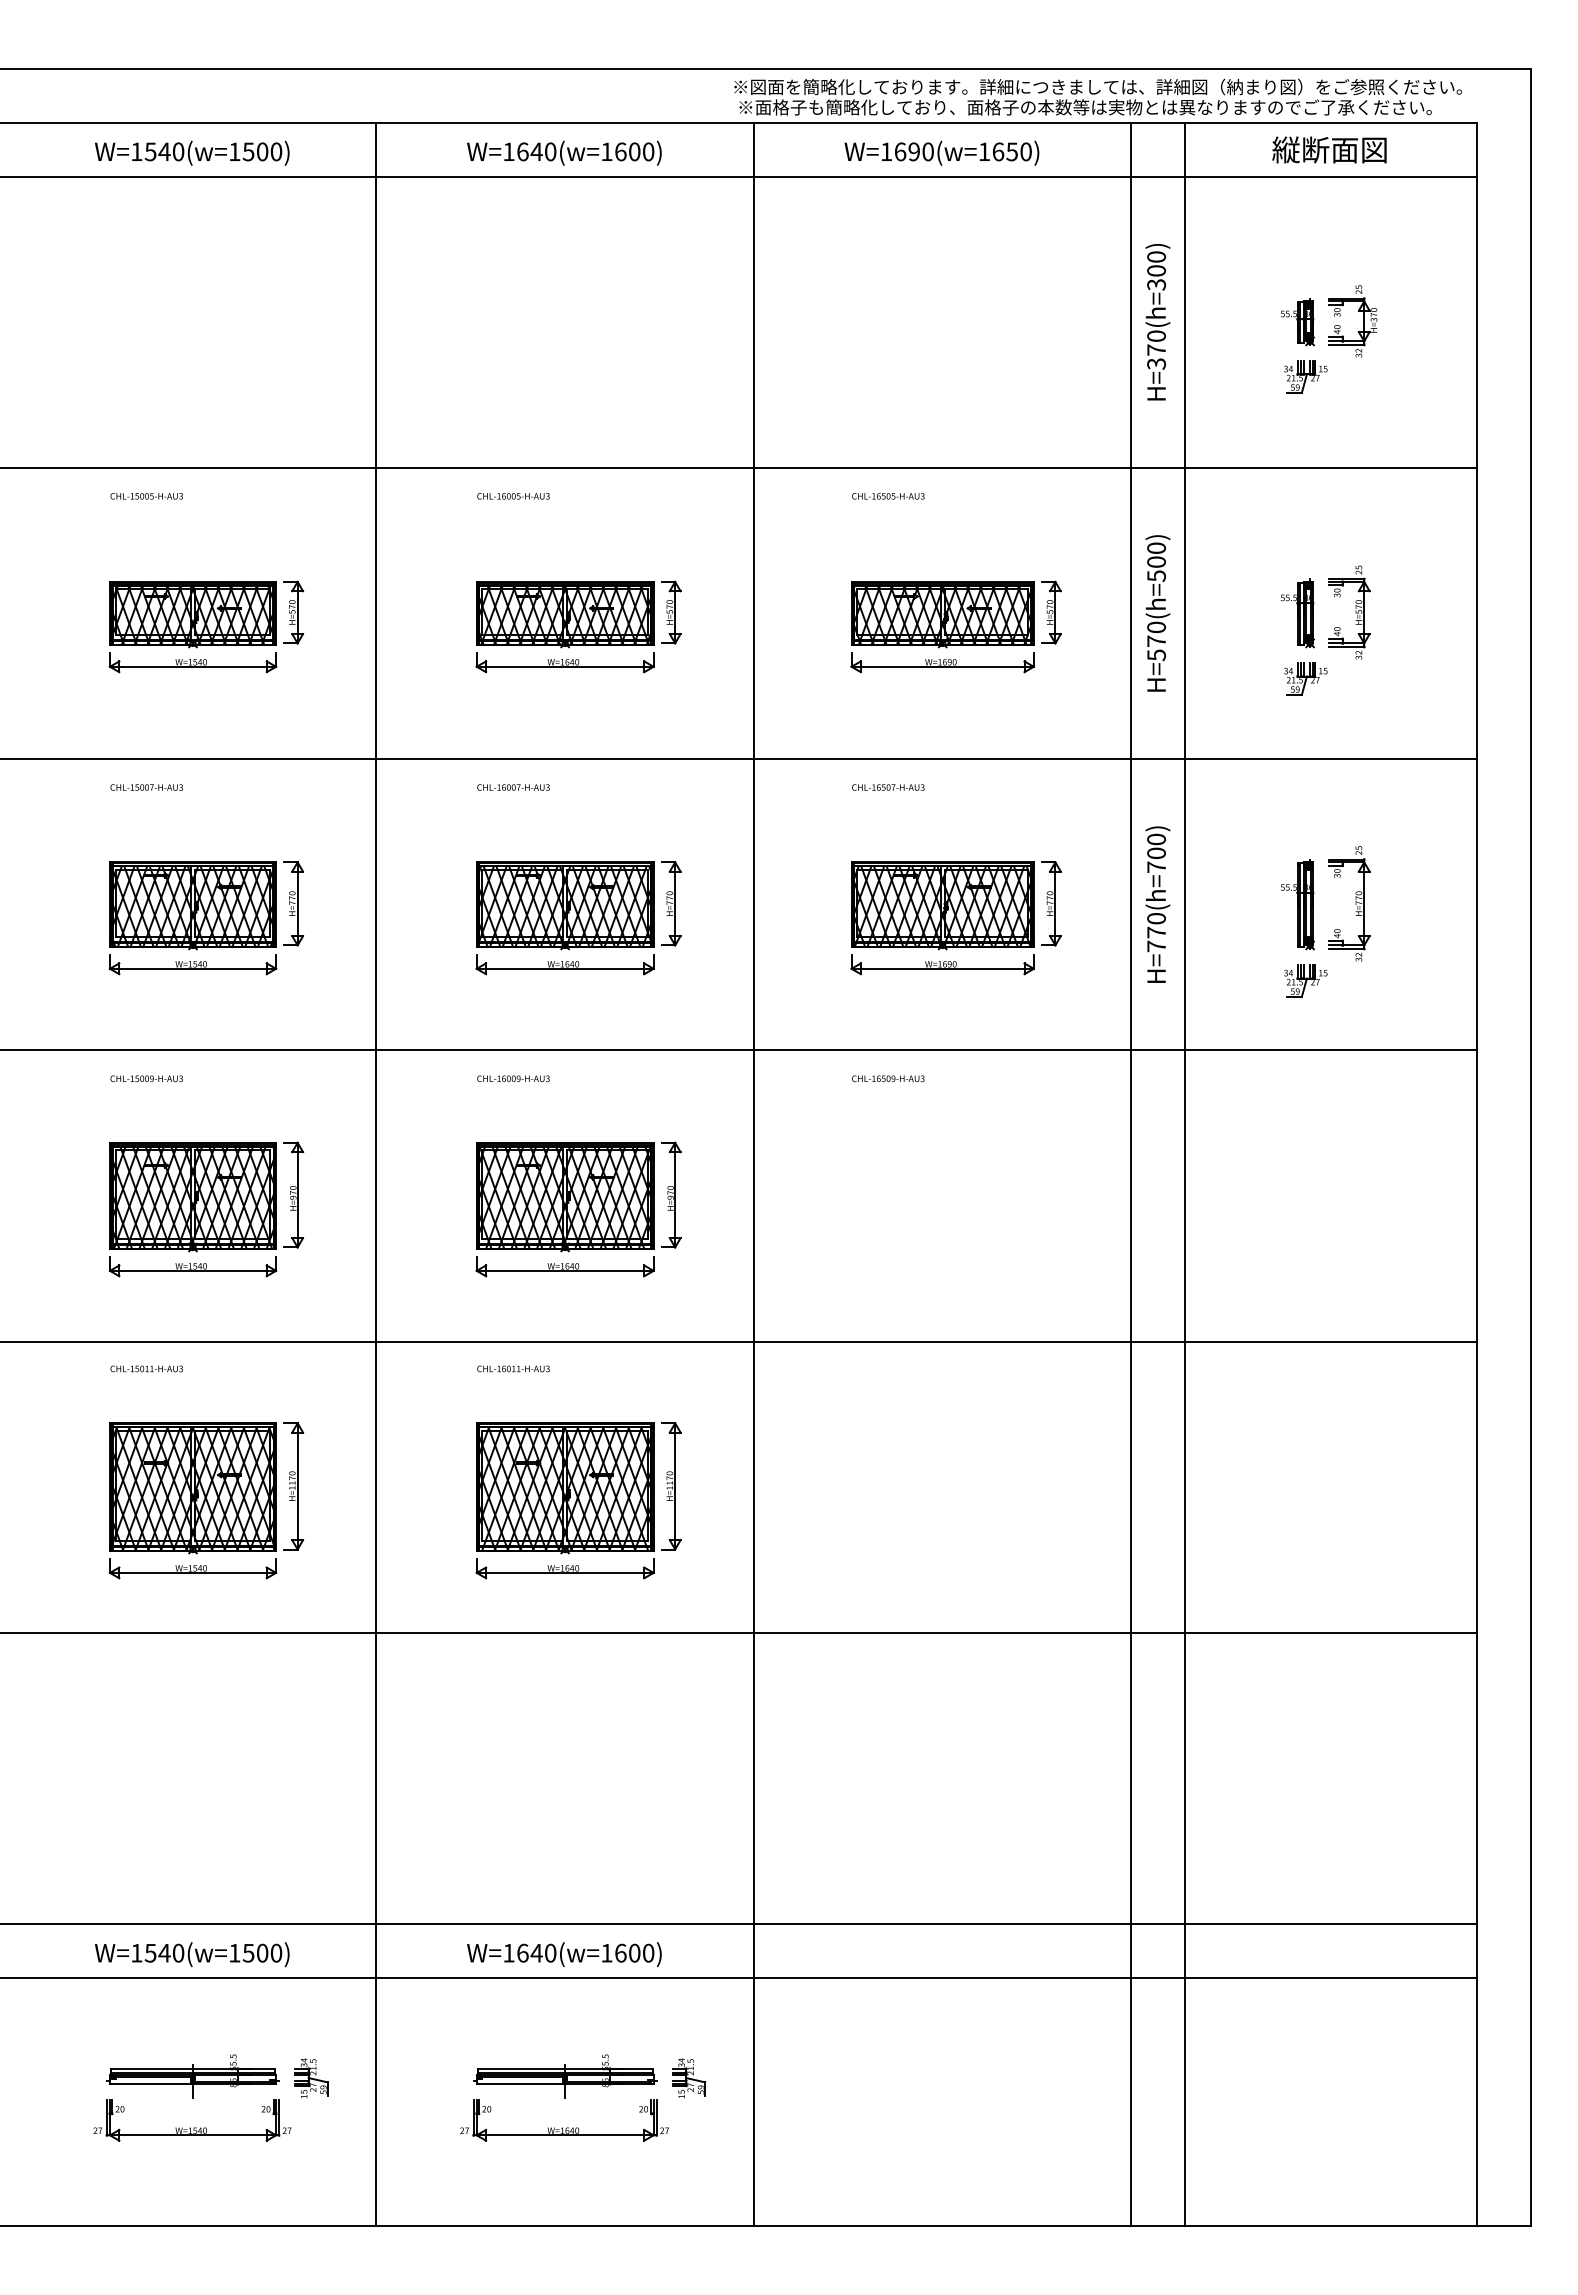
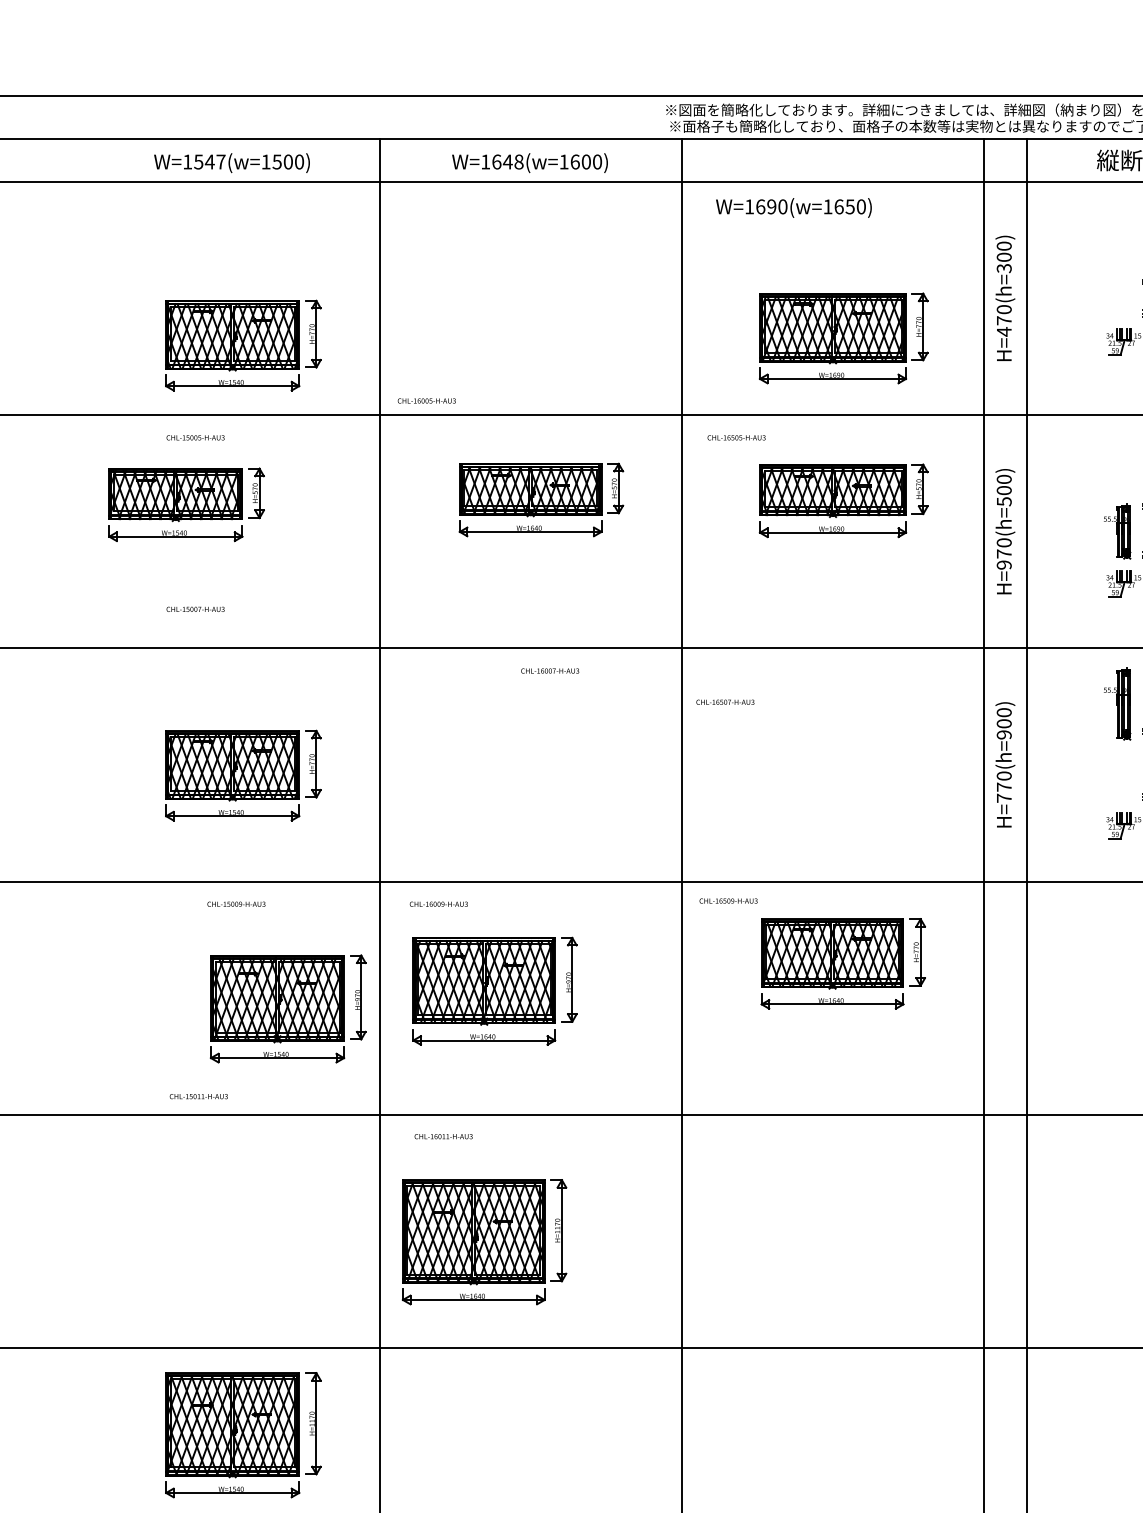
text: (178, 151) -> (221, 161), W=1540(w=1500) -> W=1547(w=1500)
text: (550, 152) -> (518, 162), W=1640(w=1600) -> W=1648(w=1600)
text: (941, 152) -> (793, 207), moved
part: (1297, 322) -> (1117, 298), removed
text: (1156, 363) -> (1004, 331), H=370(h=300) -> H=470(h=300)
part: (206, 381) -> (243, 345), added
text: (513, 496) -> (426, 401), moved
text: (888, 496) -> (736, 437), moved
part: (206, 626) -> (186, 504), moved
part: (578, 626) -> (541, 499), moved
part: (955, 626) -> (843, 500), moved
text: (1156, 655) -> (1004, 565), H=570(h=500) -> H=970(h=500)
text: (146, 787) -> (195, 609), moved
text: (513, 787) -> (550, 671), moved
text: (888, 787) -> (725, 702), moved
text: (1156, 866) -> (1004, 734), H=770(h=700) -> H=770(h=900)
part: (1297, 904) -> (1117, 703), moved
part: (578, 918) -> (843, 964), moved
part: (955, 918) -> (843, 338), moved
text: (146, 1078) -> (236, 904), moved
text: (513, 1078) -> (438, 904), moved
text: (888, 1078) -> (728, 900), moved
part: (206, 1209) -> (288, 1008), moved
part: (578, 1209) -> (494, 991), moved
text: (146, 1368) -> (198, 1096), moved
text: (513, 1368) -> (443, 1136), moved
part: (206, 1500) -> (243, 1434), moved
part: (578, 1500) -> (484, 1241), moved

